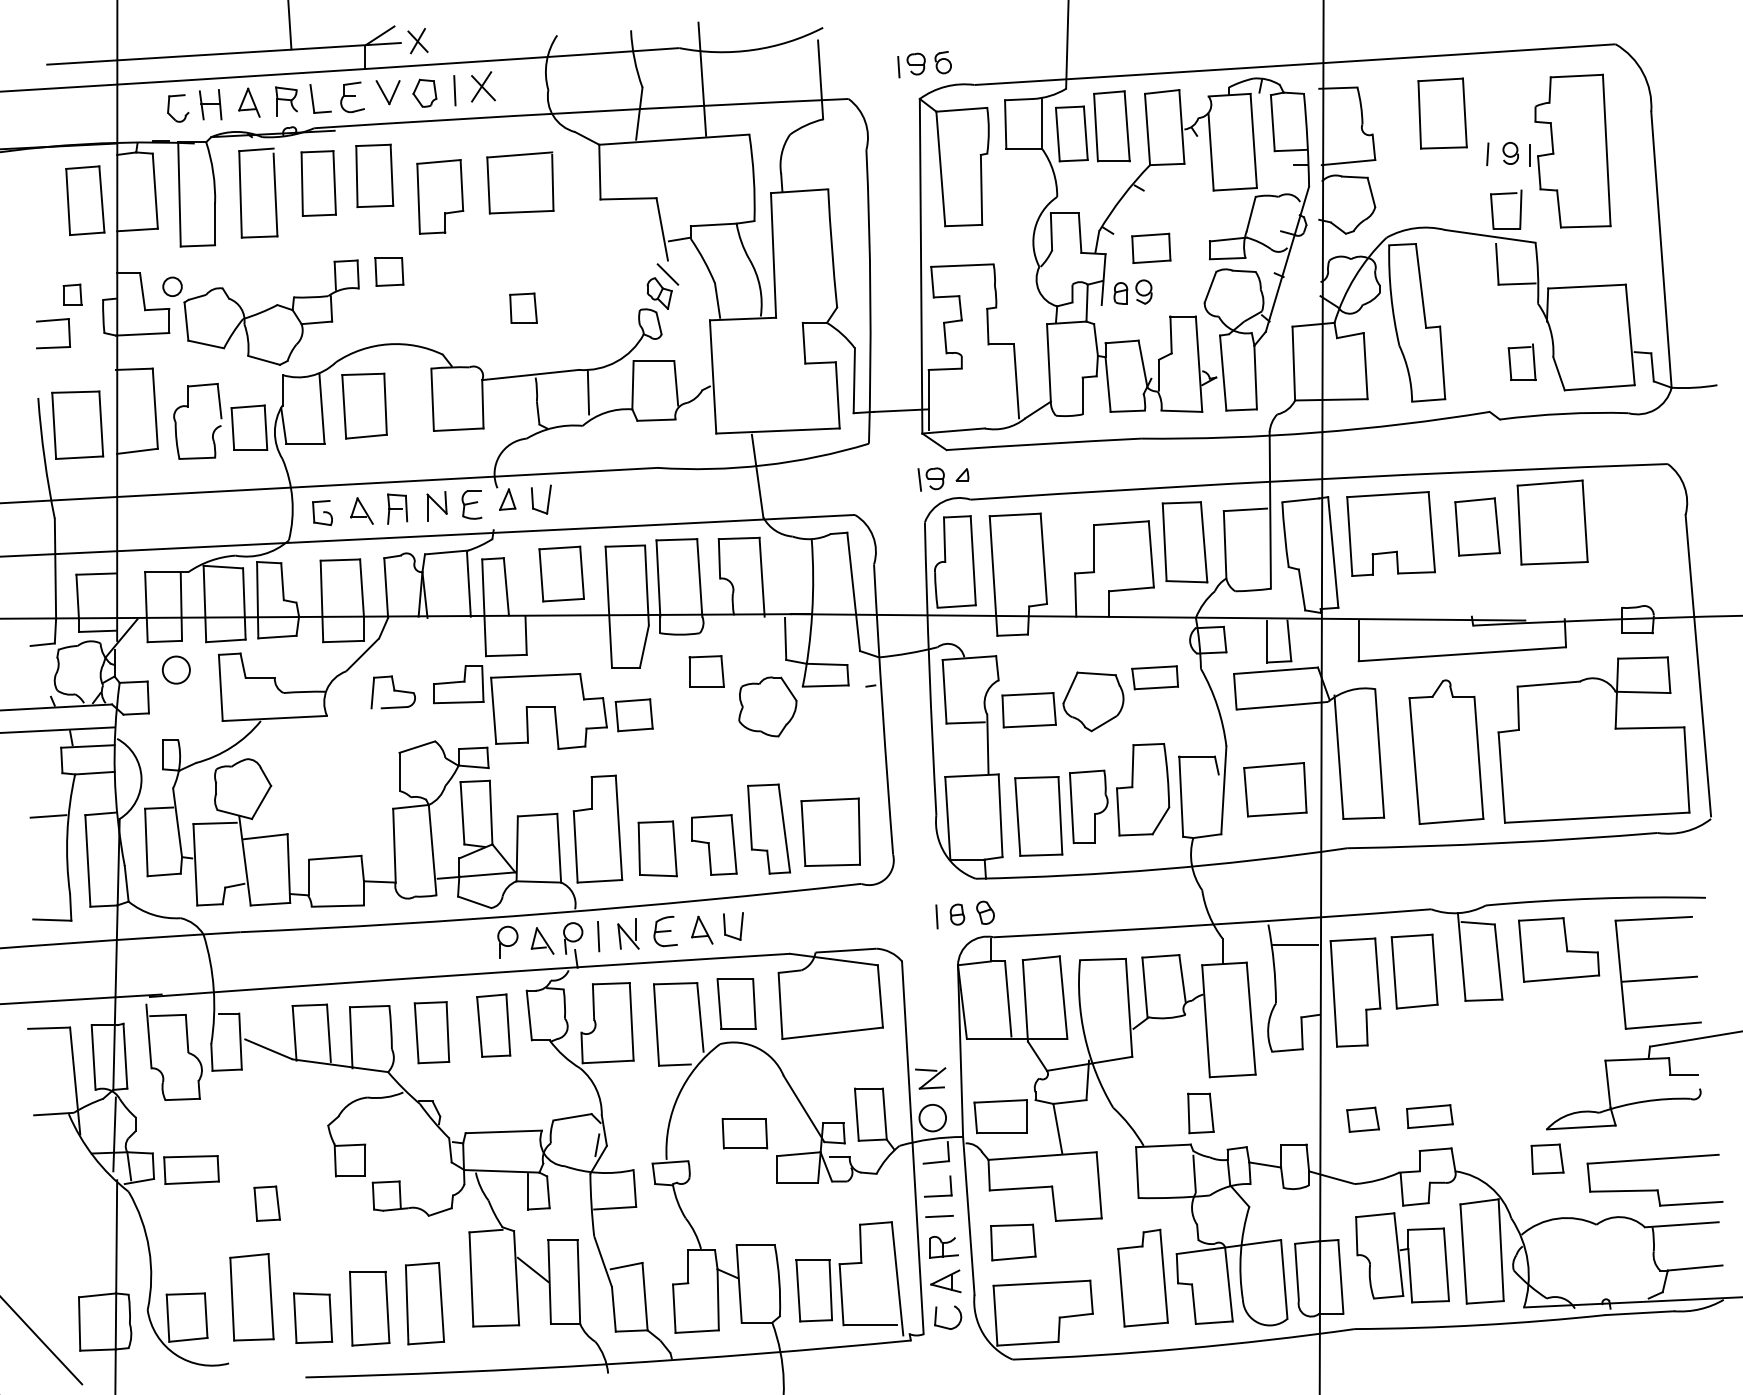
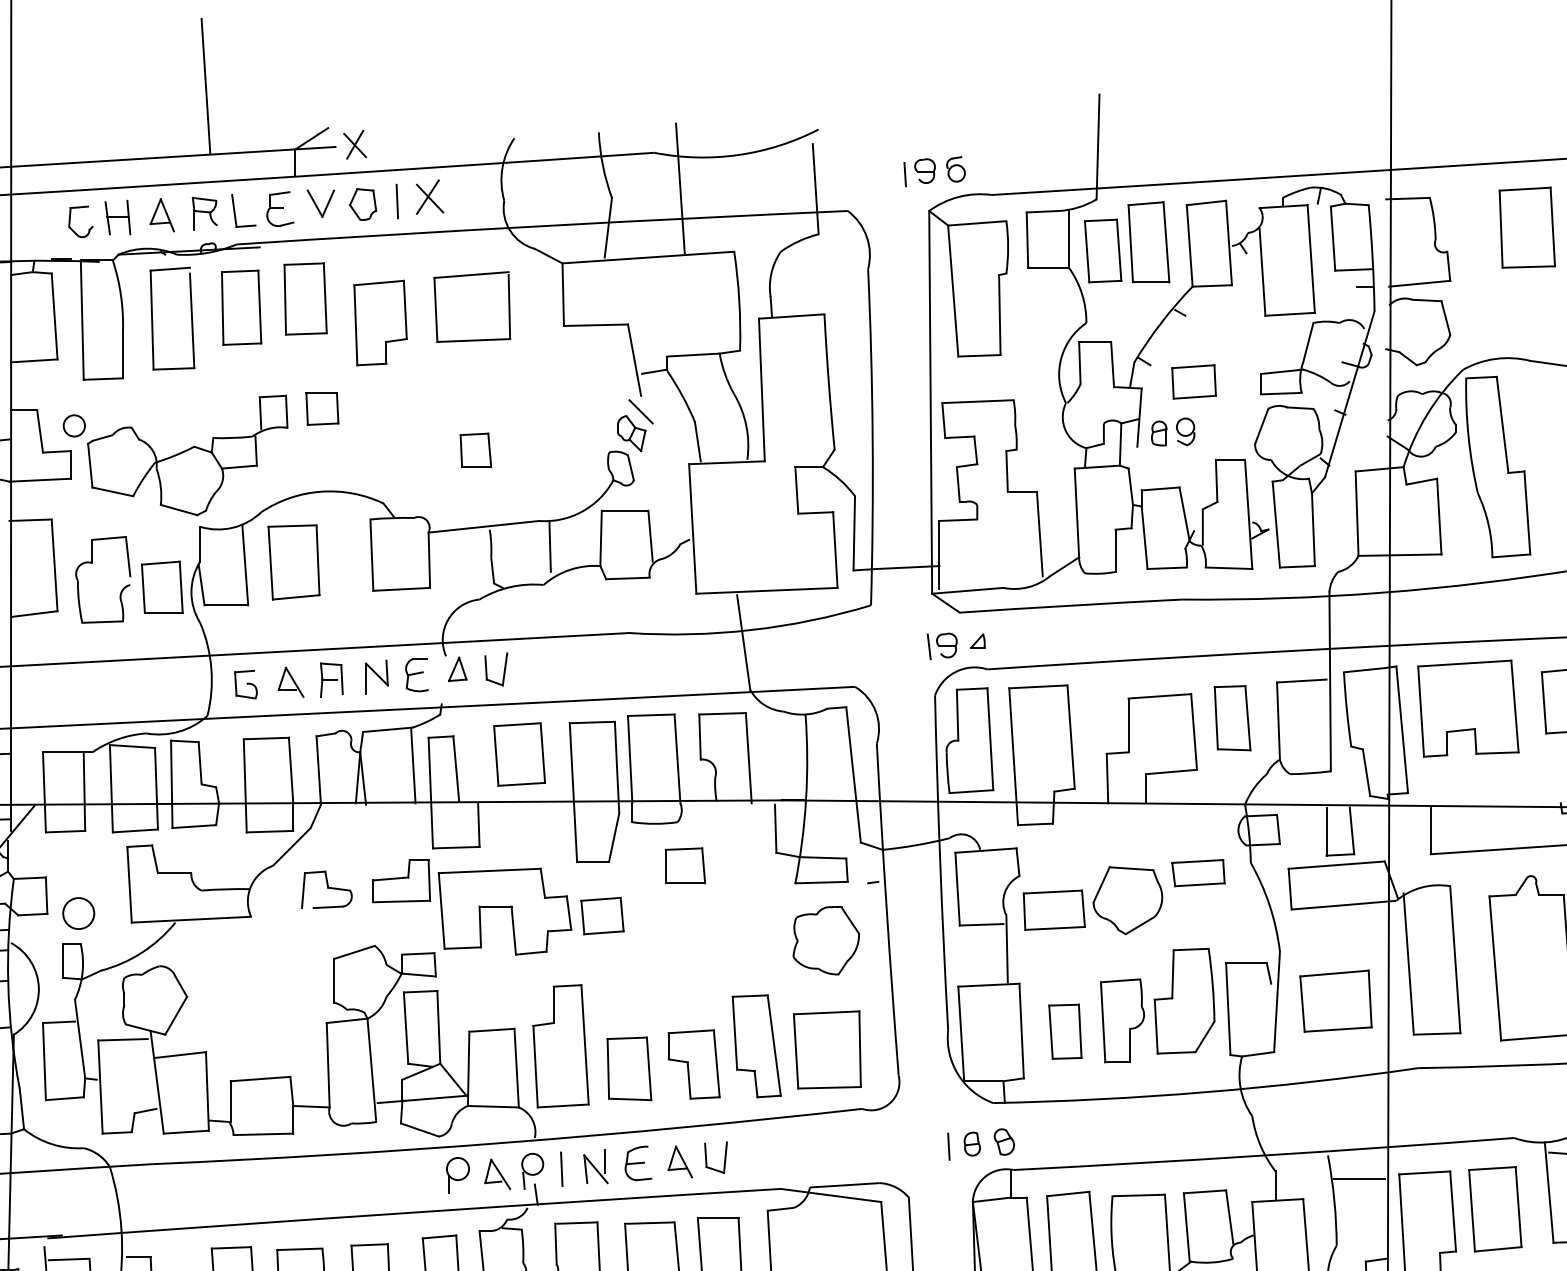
part: (1184, 542) -> (1232, 718), size x0.7
circle: (175, 669) -> (77, 912), moved
part: (767, 706) -> (825, 940), moved
part: (1038, 816) -> (1064, 1031), size x0.6

